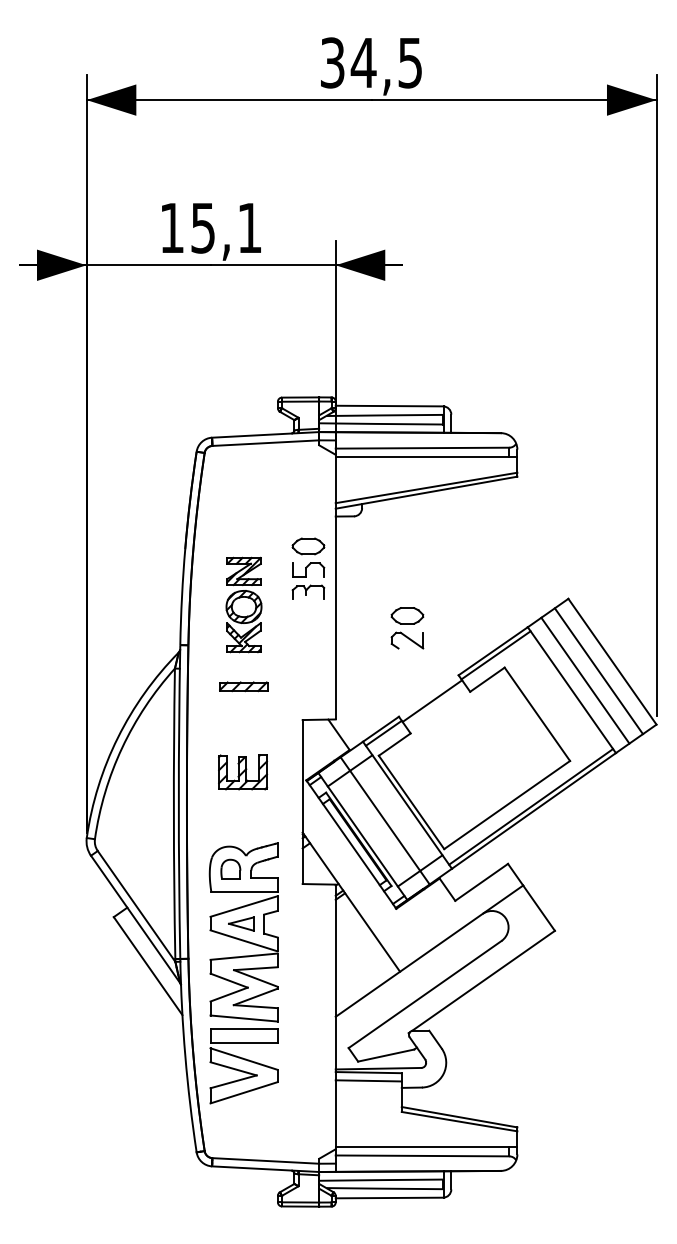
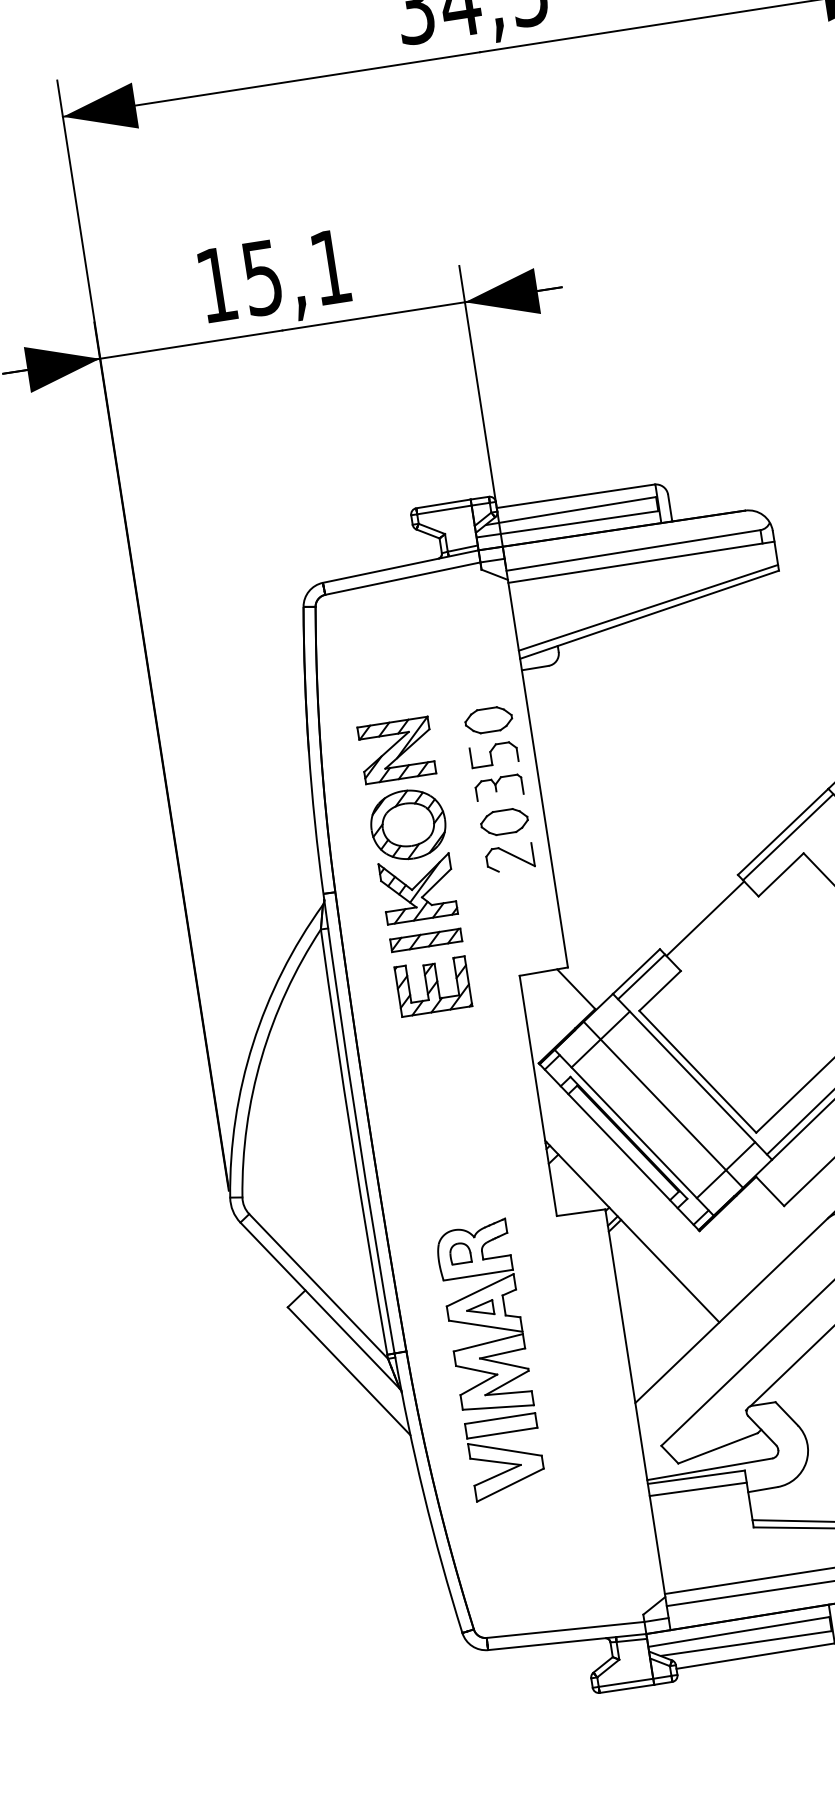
part: (243, 604) -> (406, 820), size x1.43
part: (407, 628) -> (507, 840), moved
part: (243, 772) -> (434, 986), moved
part: (243, 973) -> (490, 1360), size x0.71

